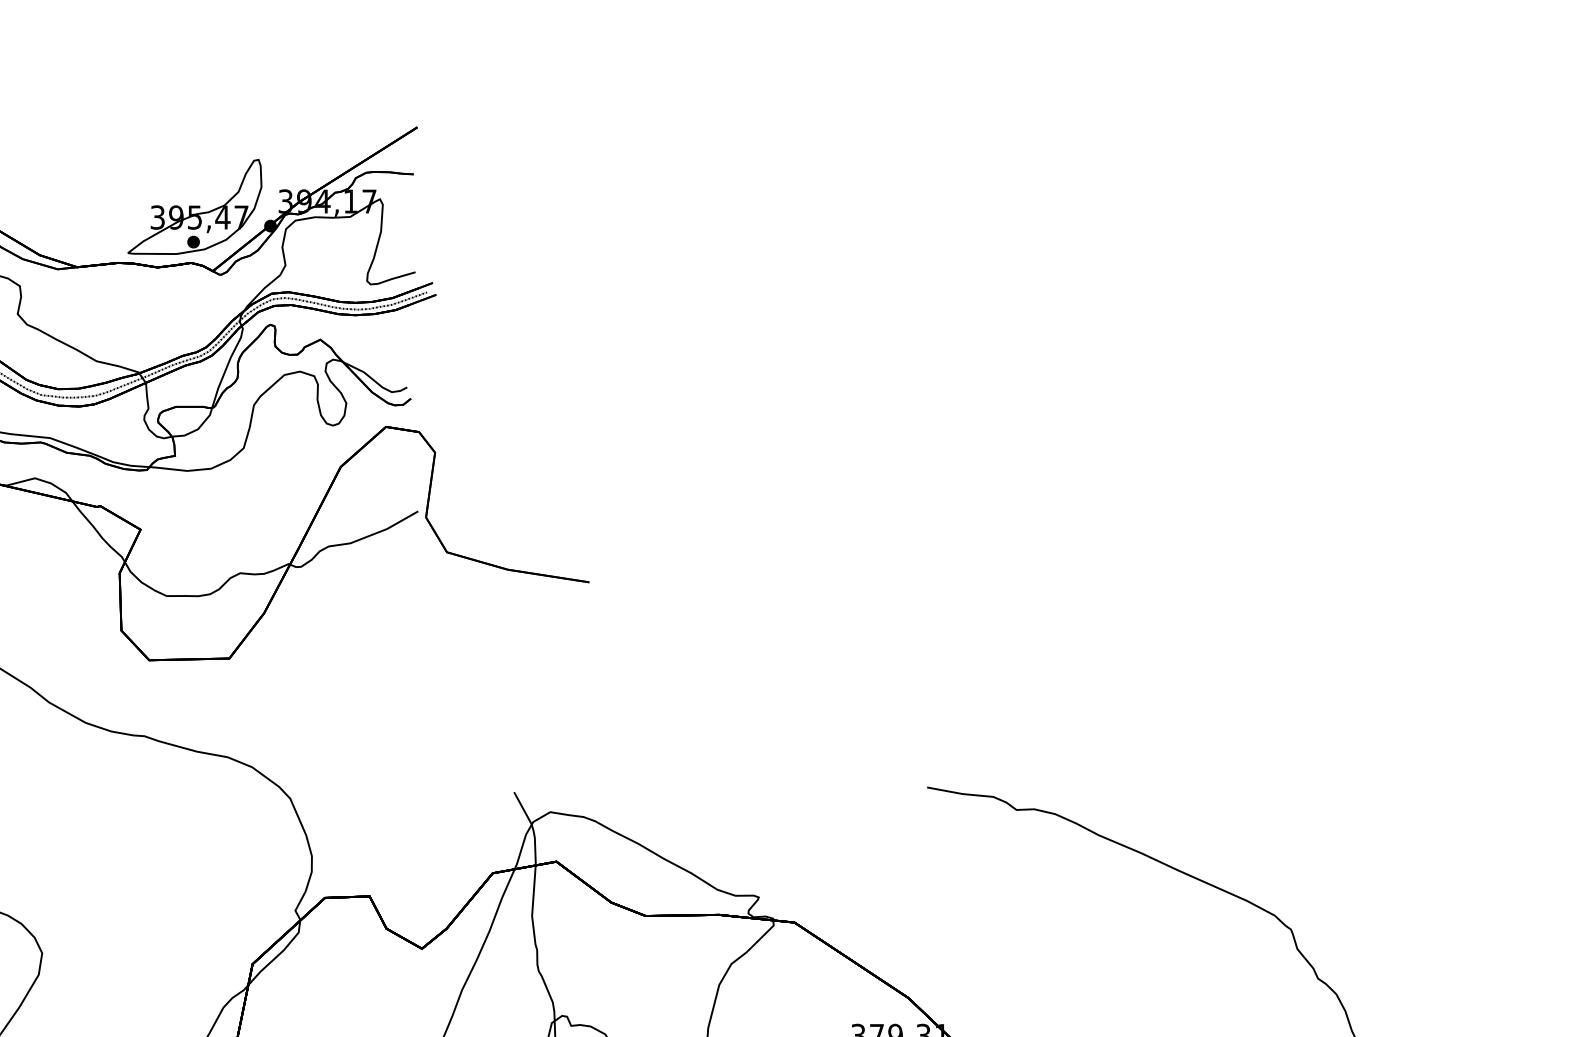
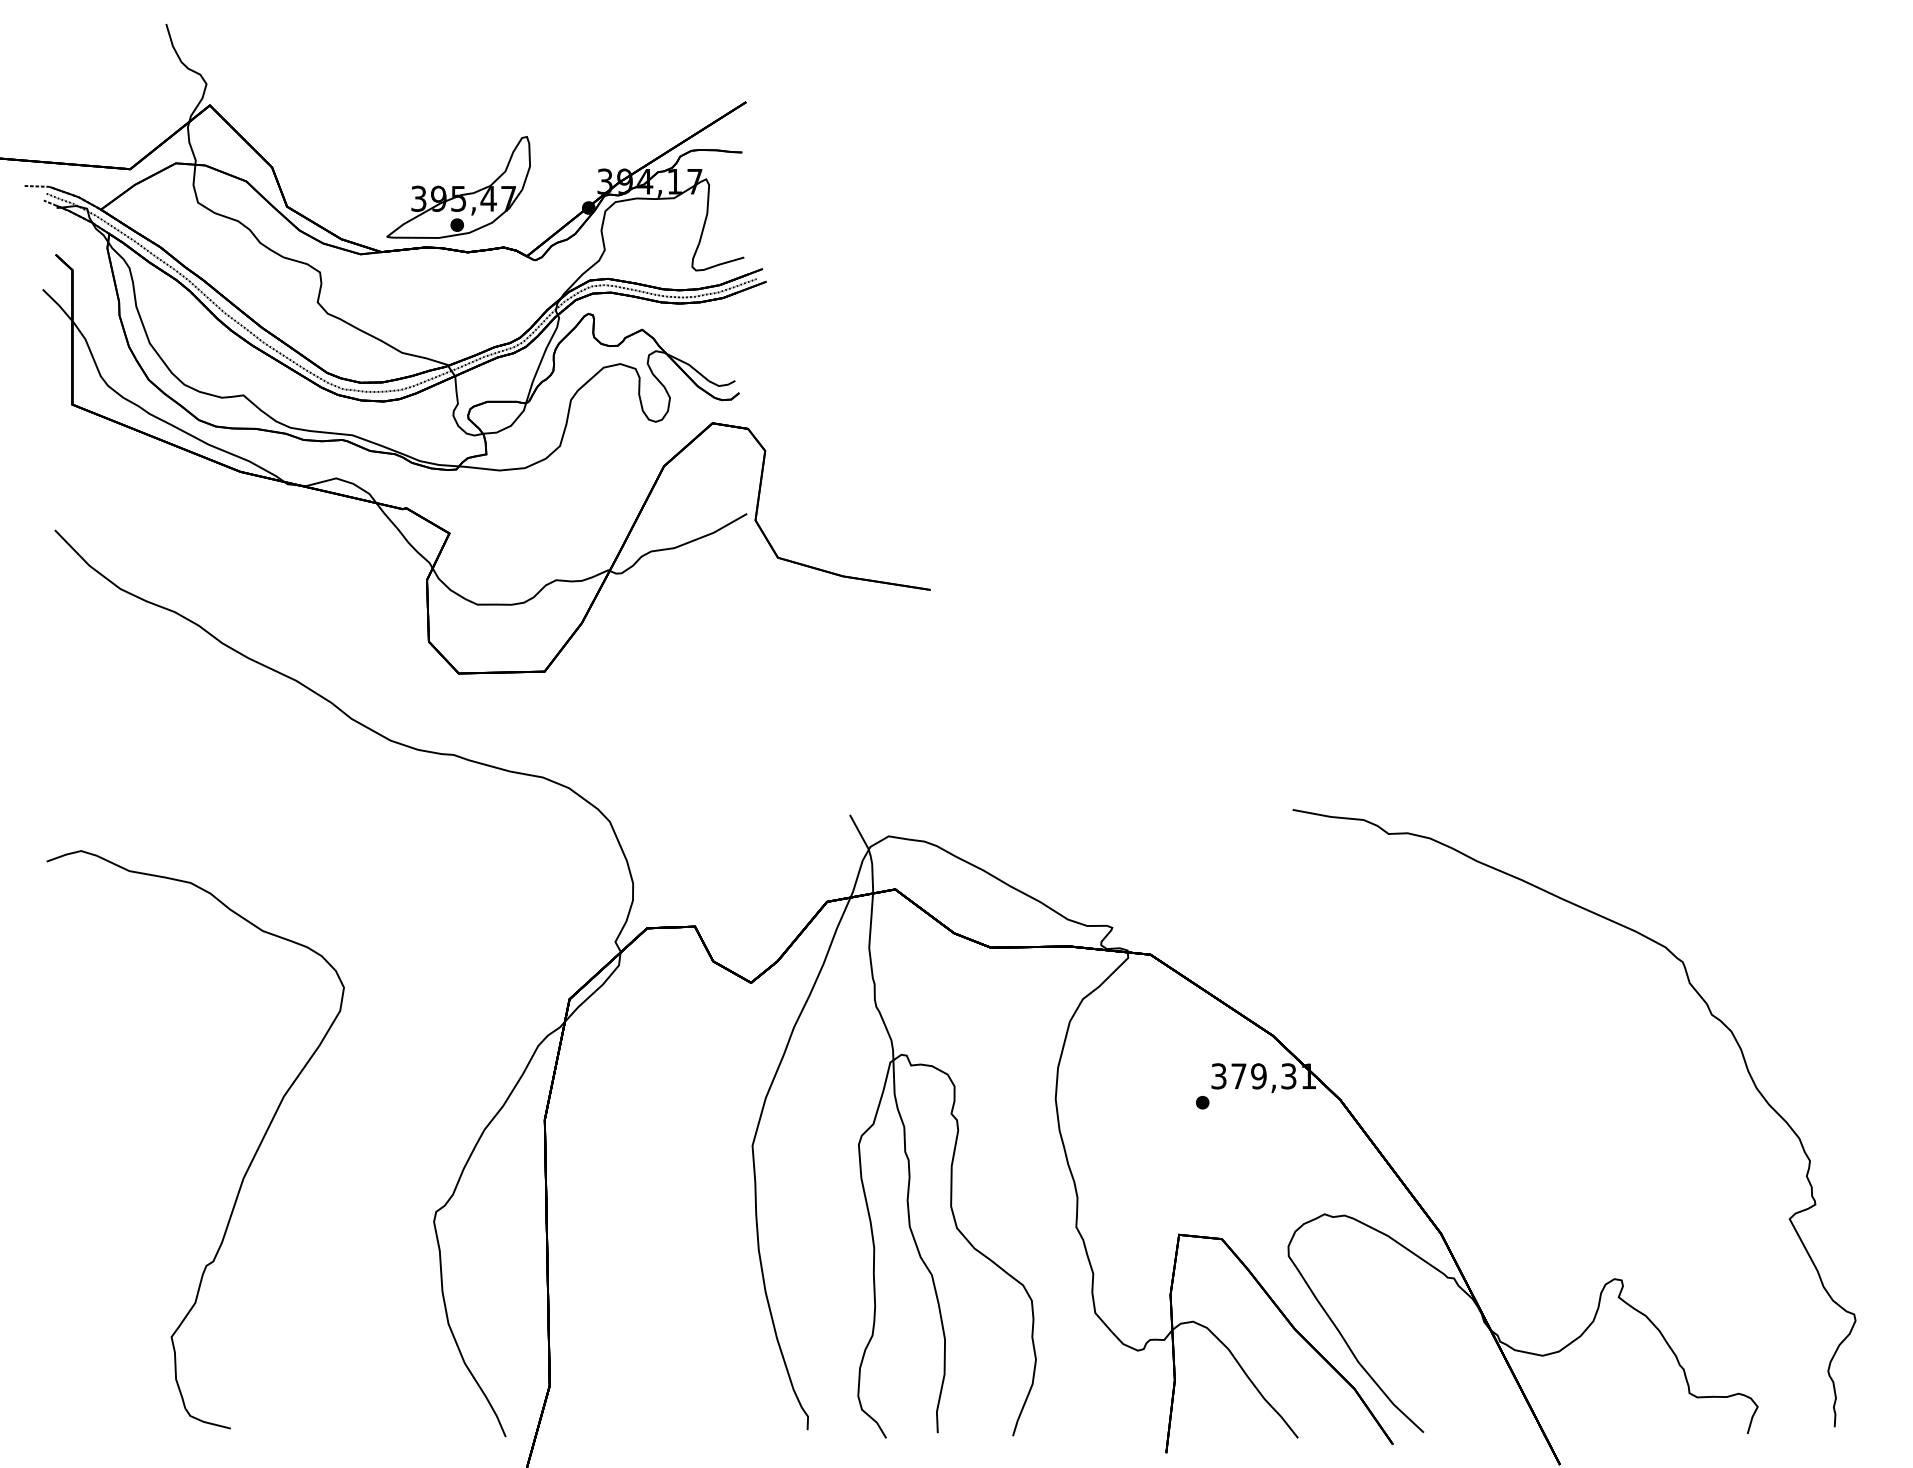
part: (194, 206) -> (458, 187), moved

